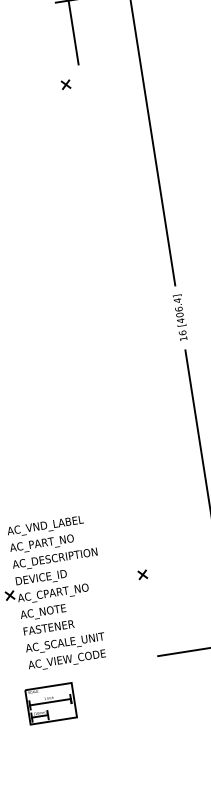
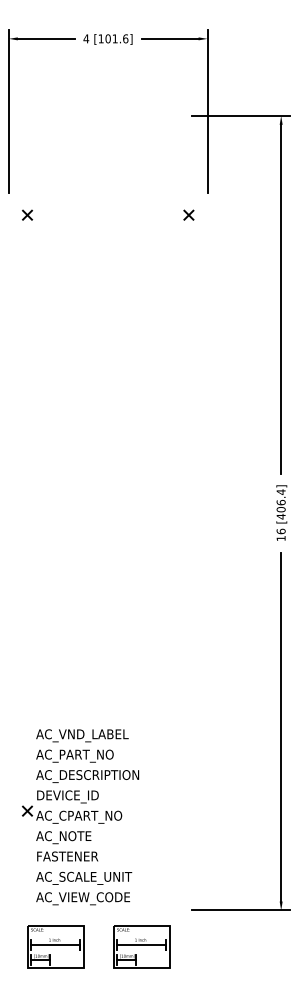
part: (142, 574) -> (188, 810), removed
part: (121, 692) -> (141, 946), added

